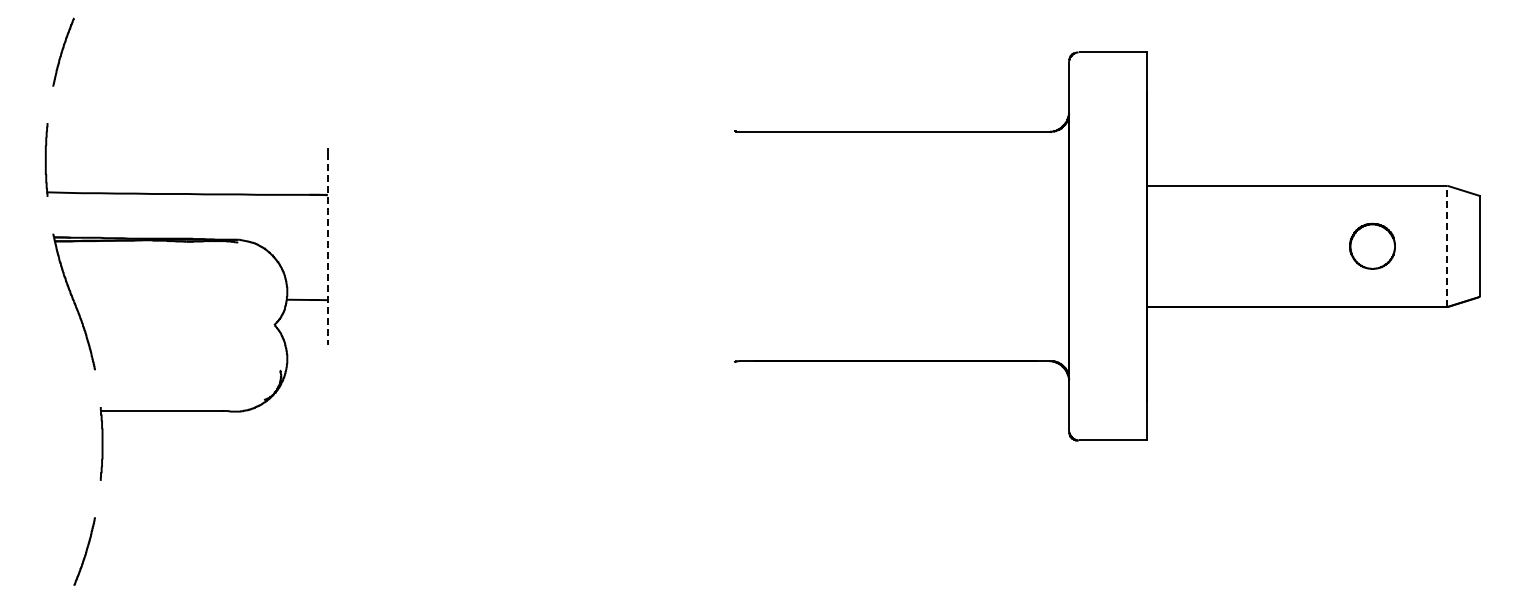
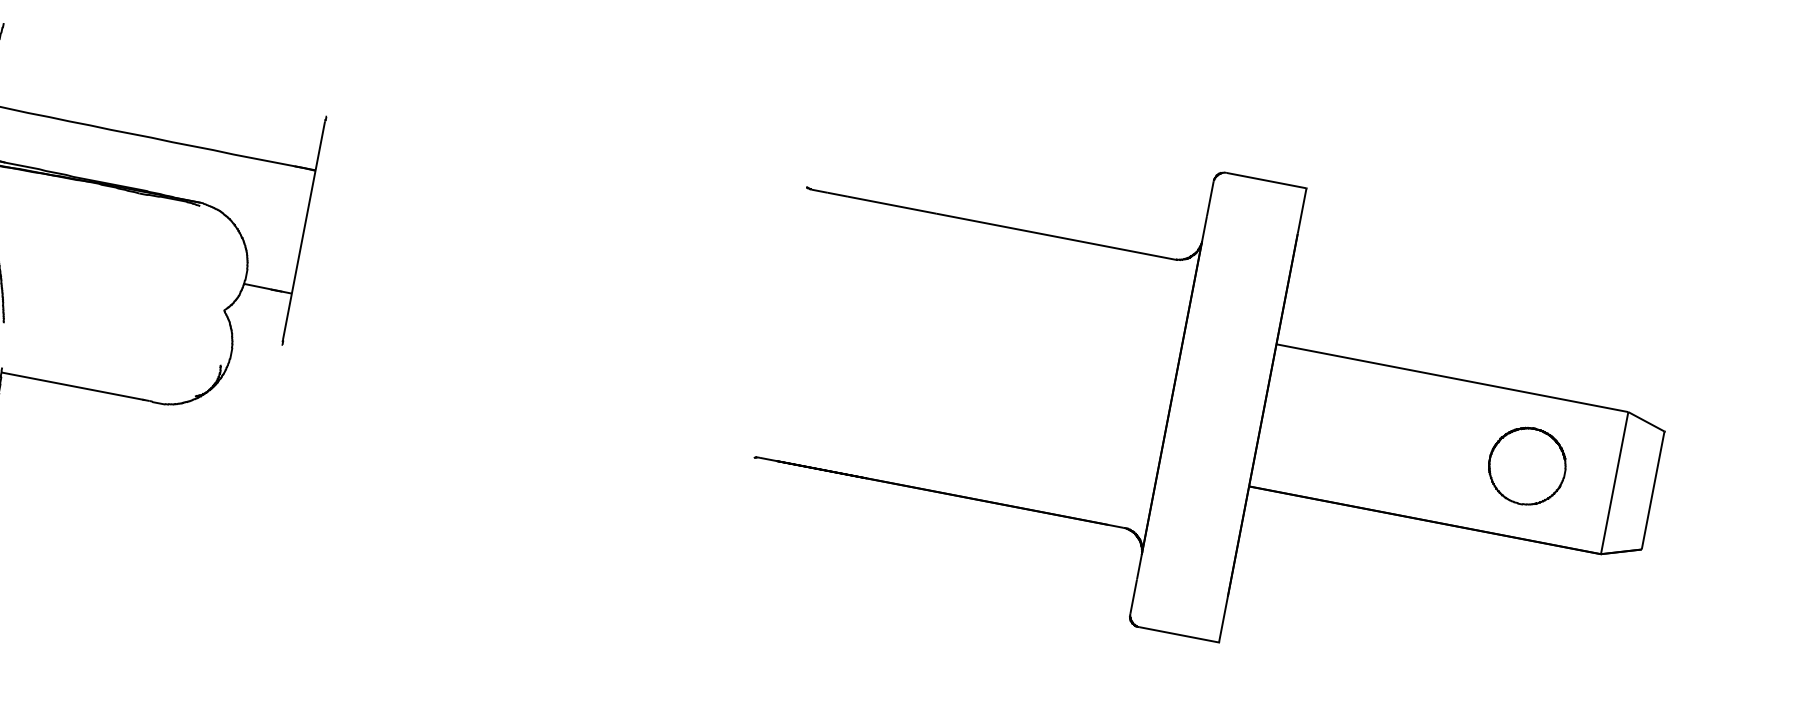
line: (327, 246) -> (303, 230), dashed -> solid
part: (1372, 246) -> (1527, 466), size x1.43
line: (1447, 246) -> (1614, 483), dashed -> solid

